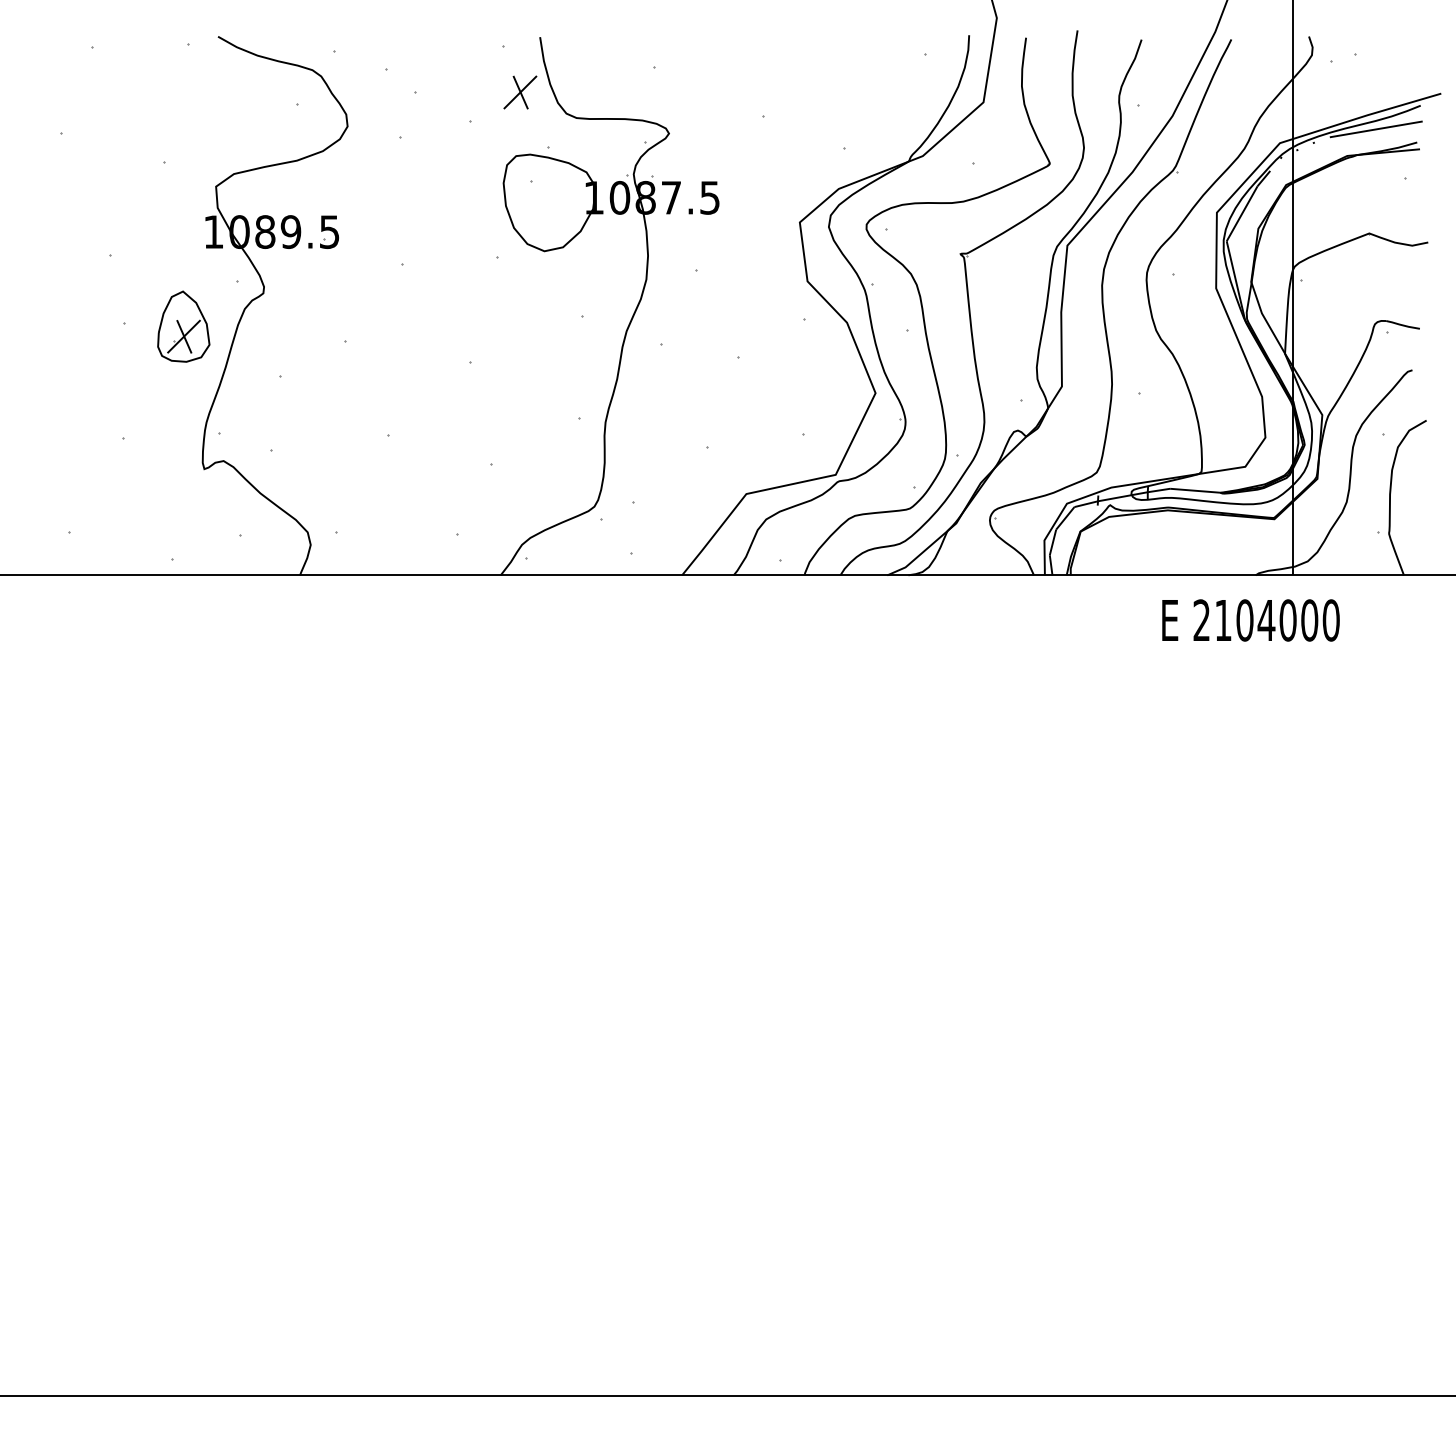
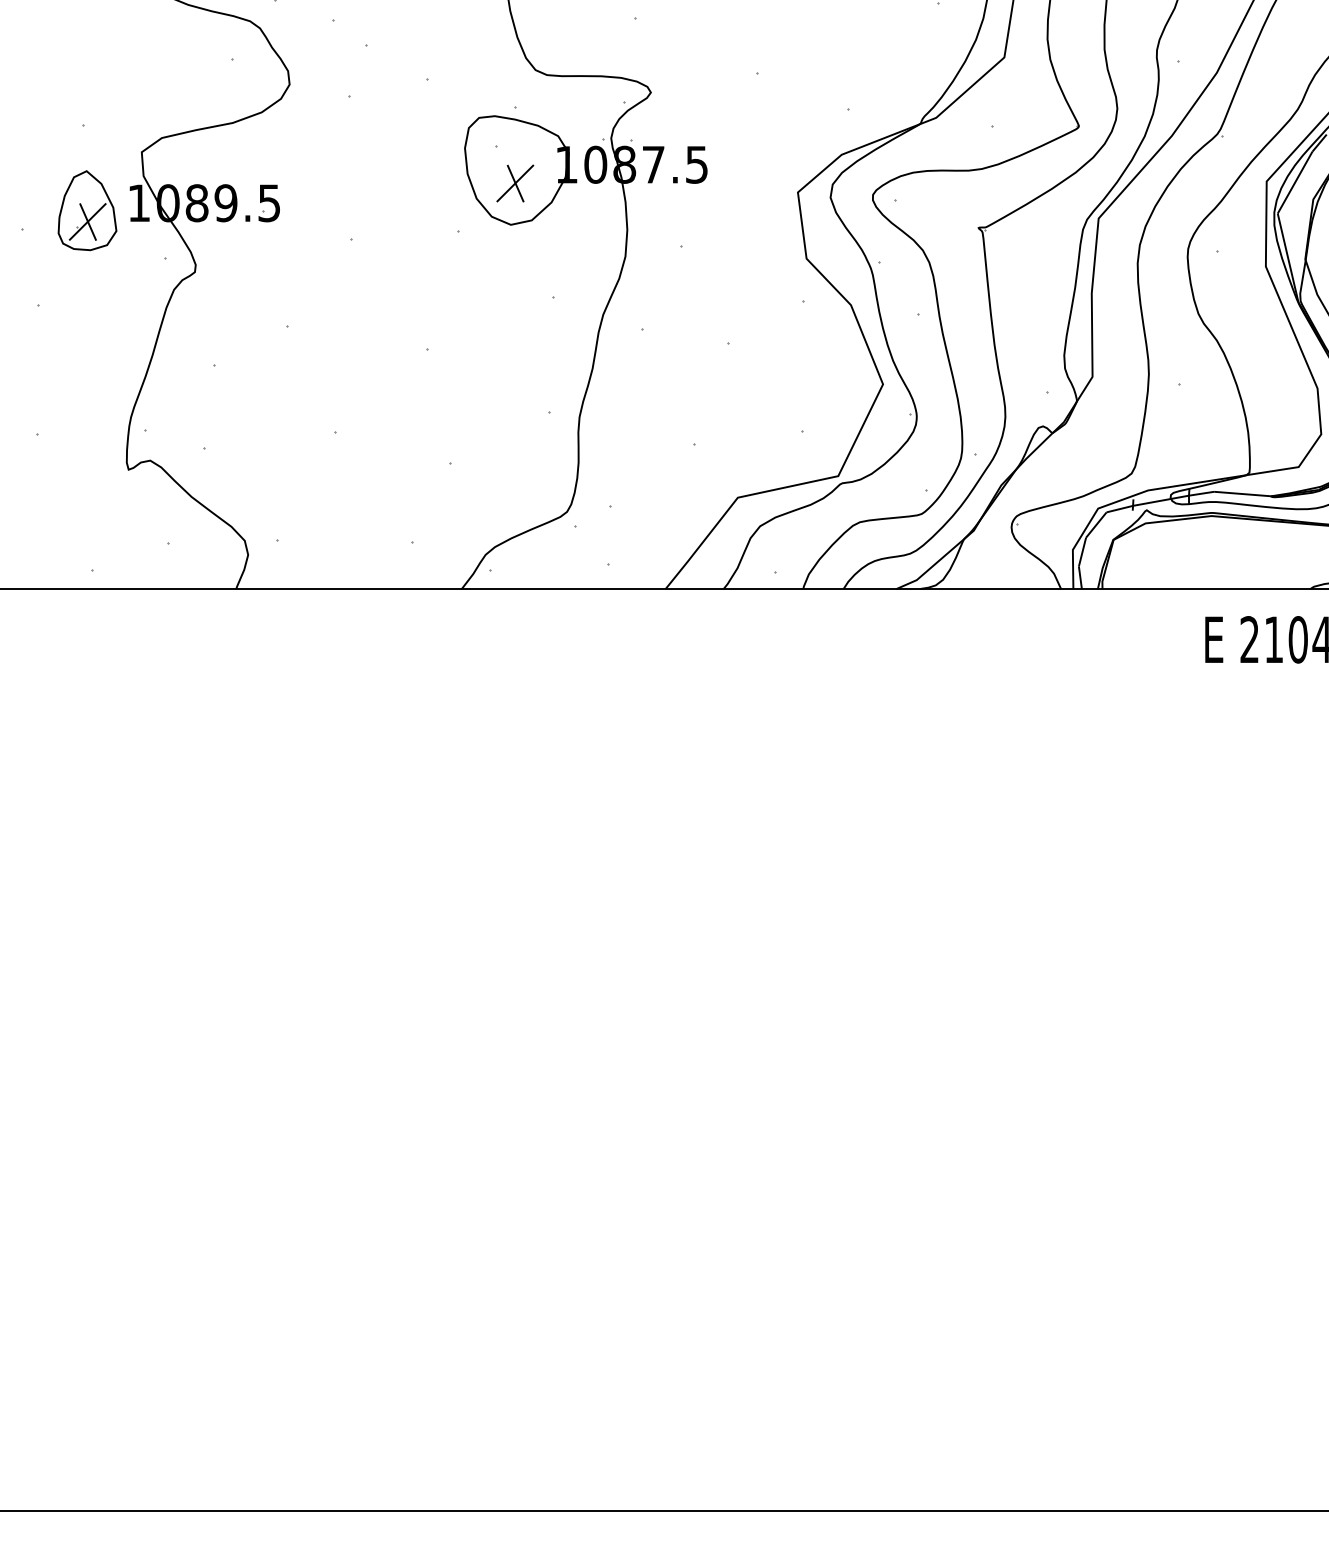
part: (520, 92) -> (515, 183), moved
part: (183, 326) -> (87, 210), moved

